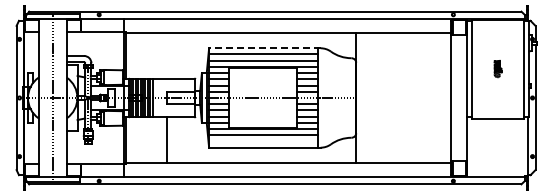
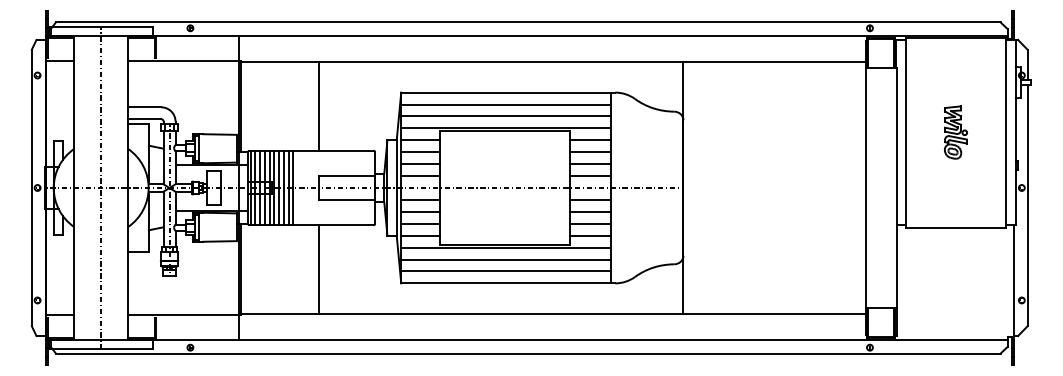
line: (264, 48) -> (507, 93), dashed -> solid
line: (166, 55) -> (319, 106), added
part: (497, 68) -> (954, 131), size x1.67
line: (263, 141) -> (505, 271), added

